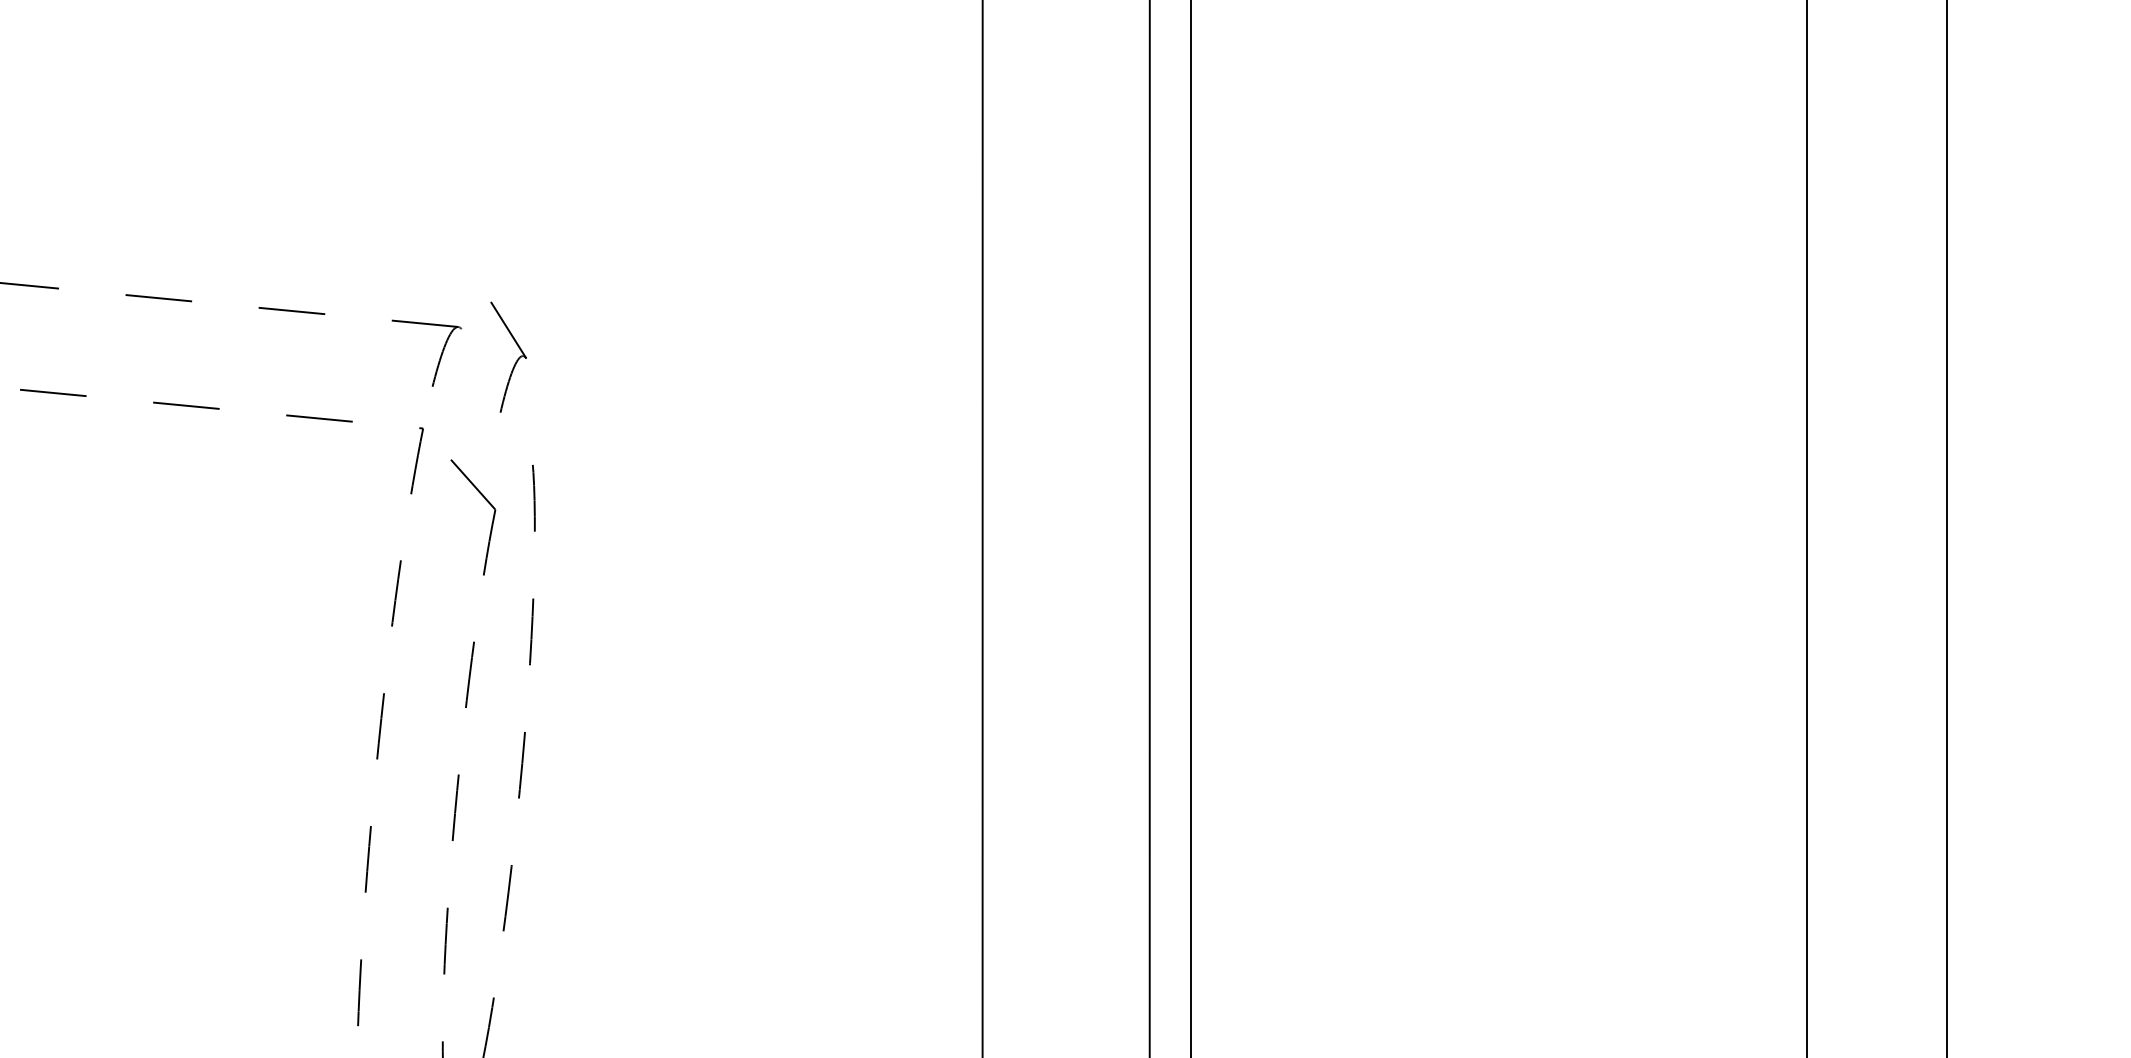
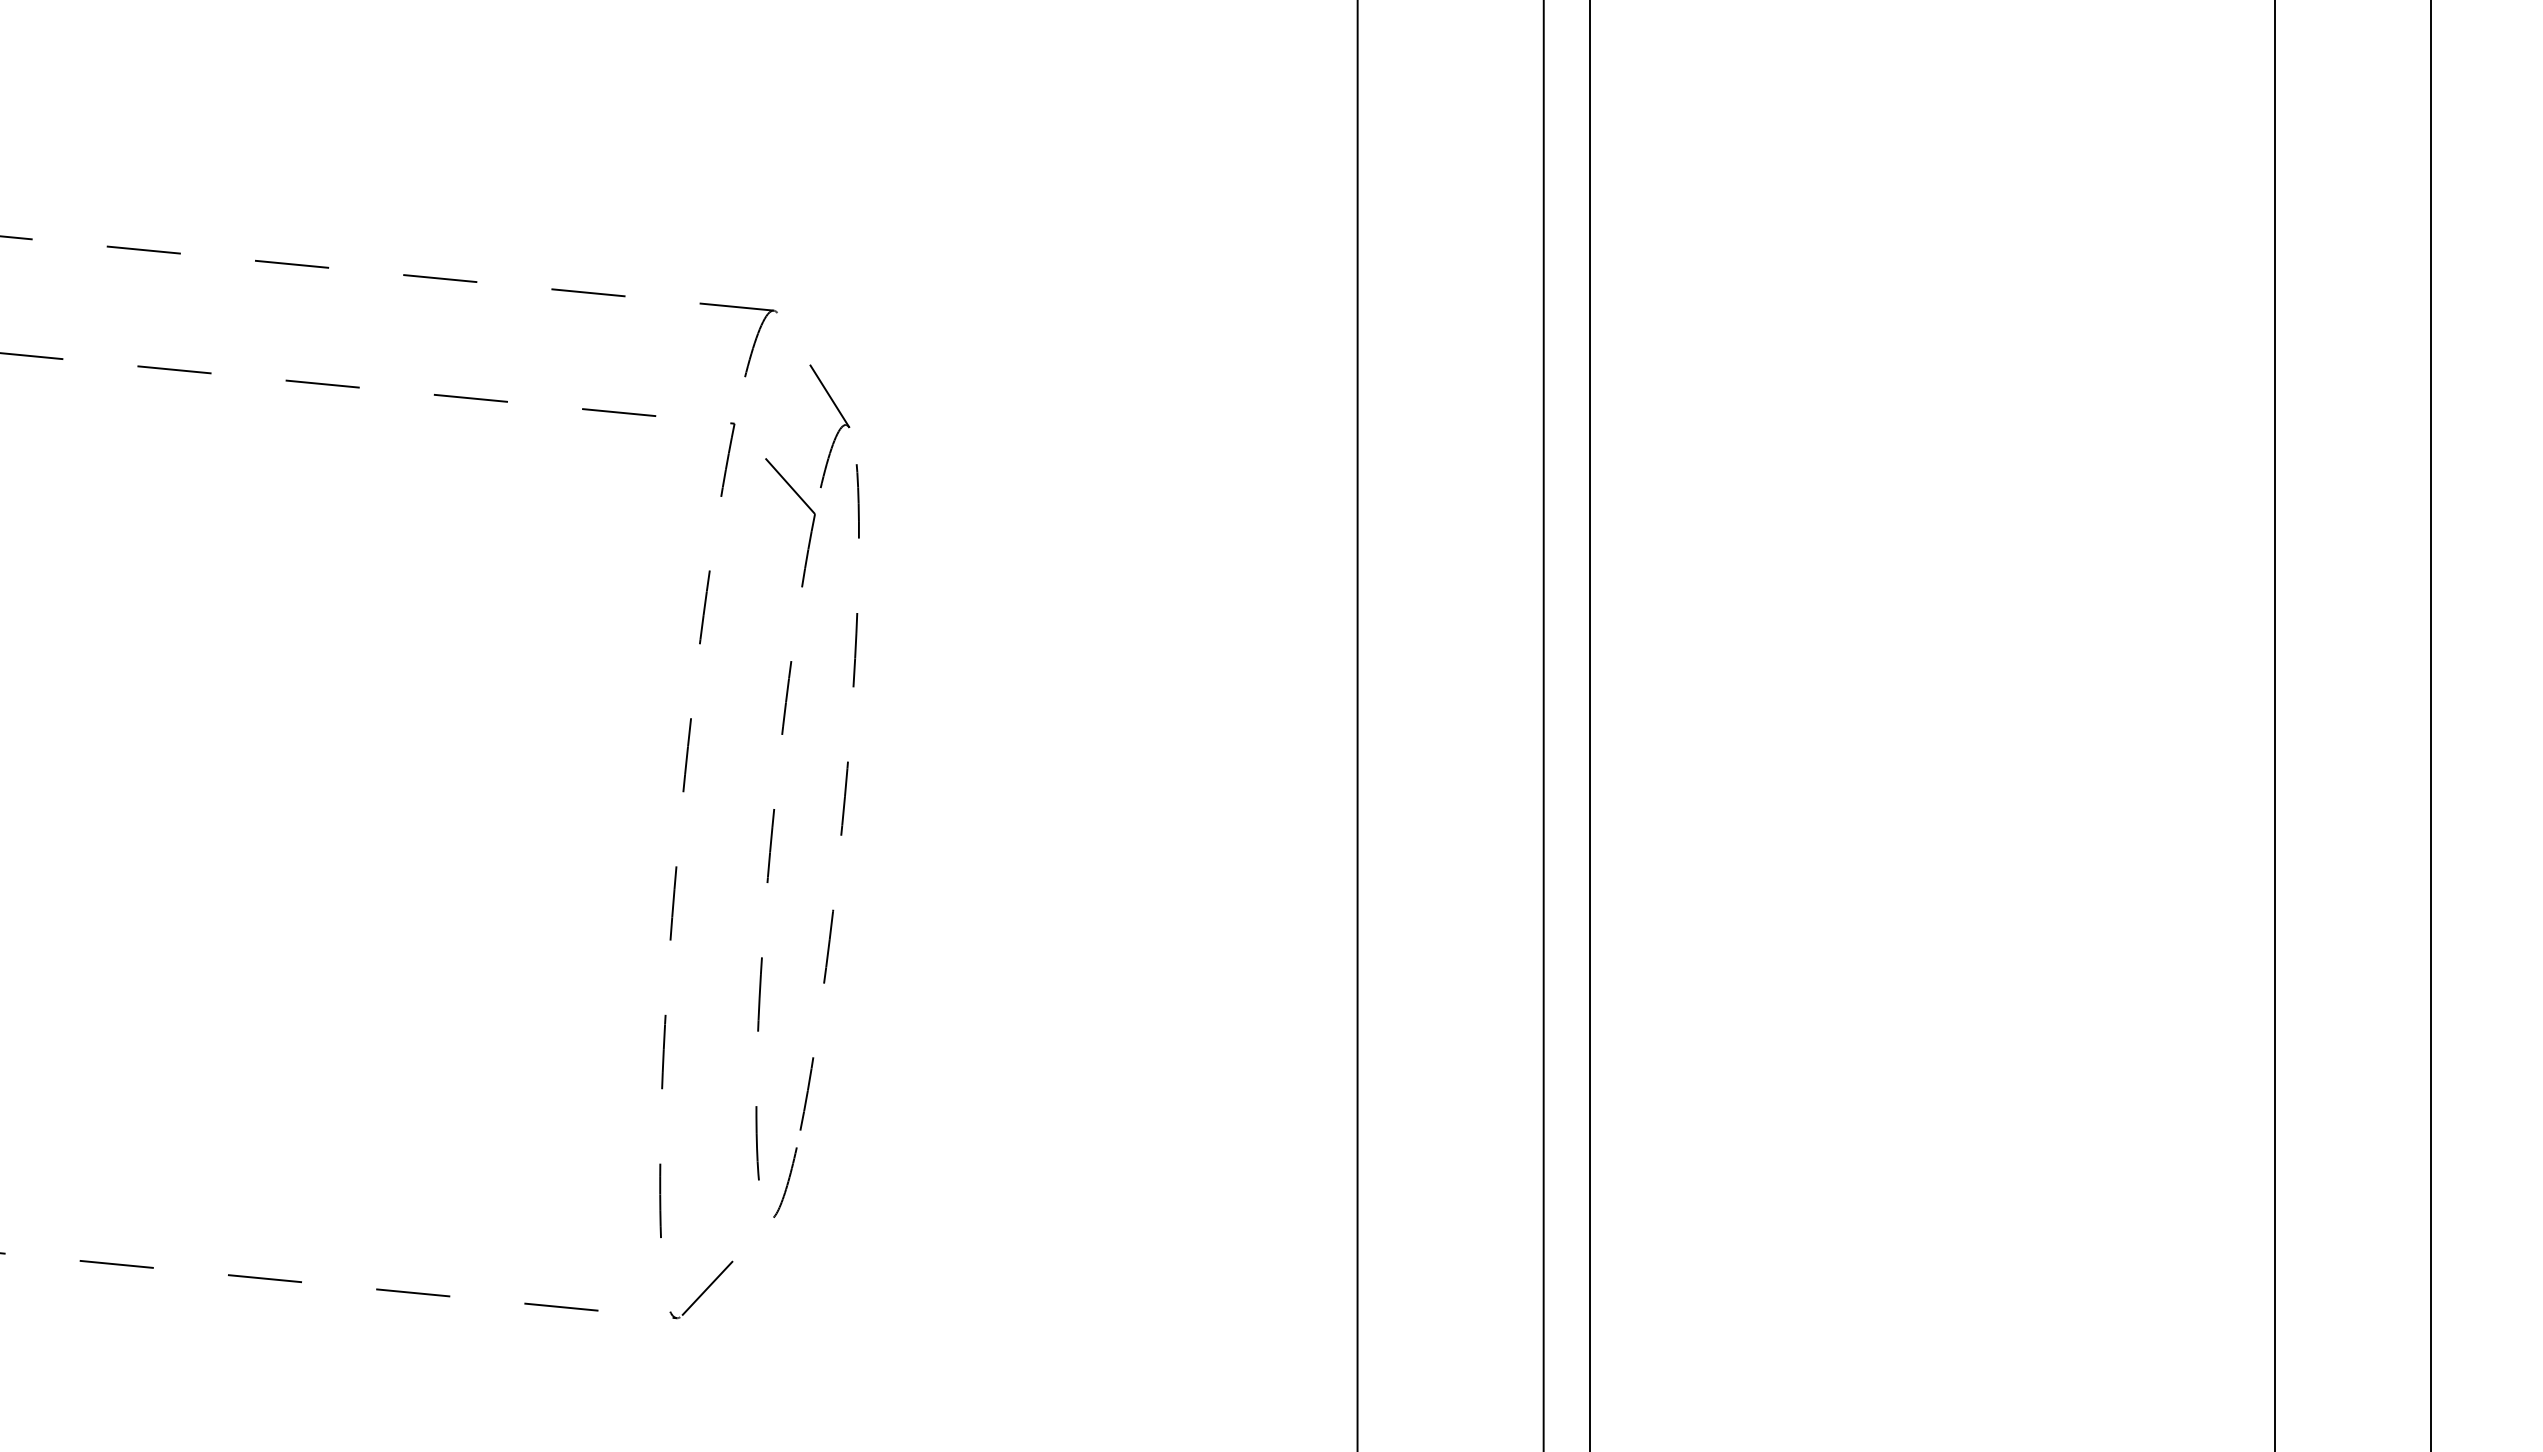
part: (515, 361) -> (837, 431), moved

